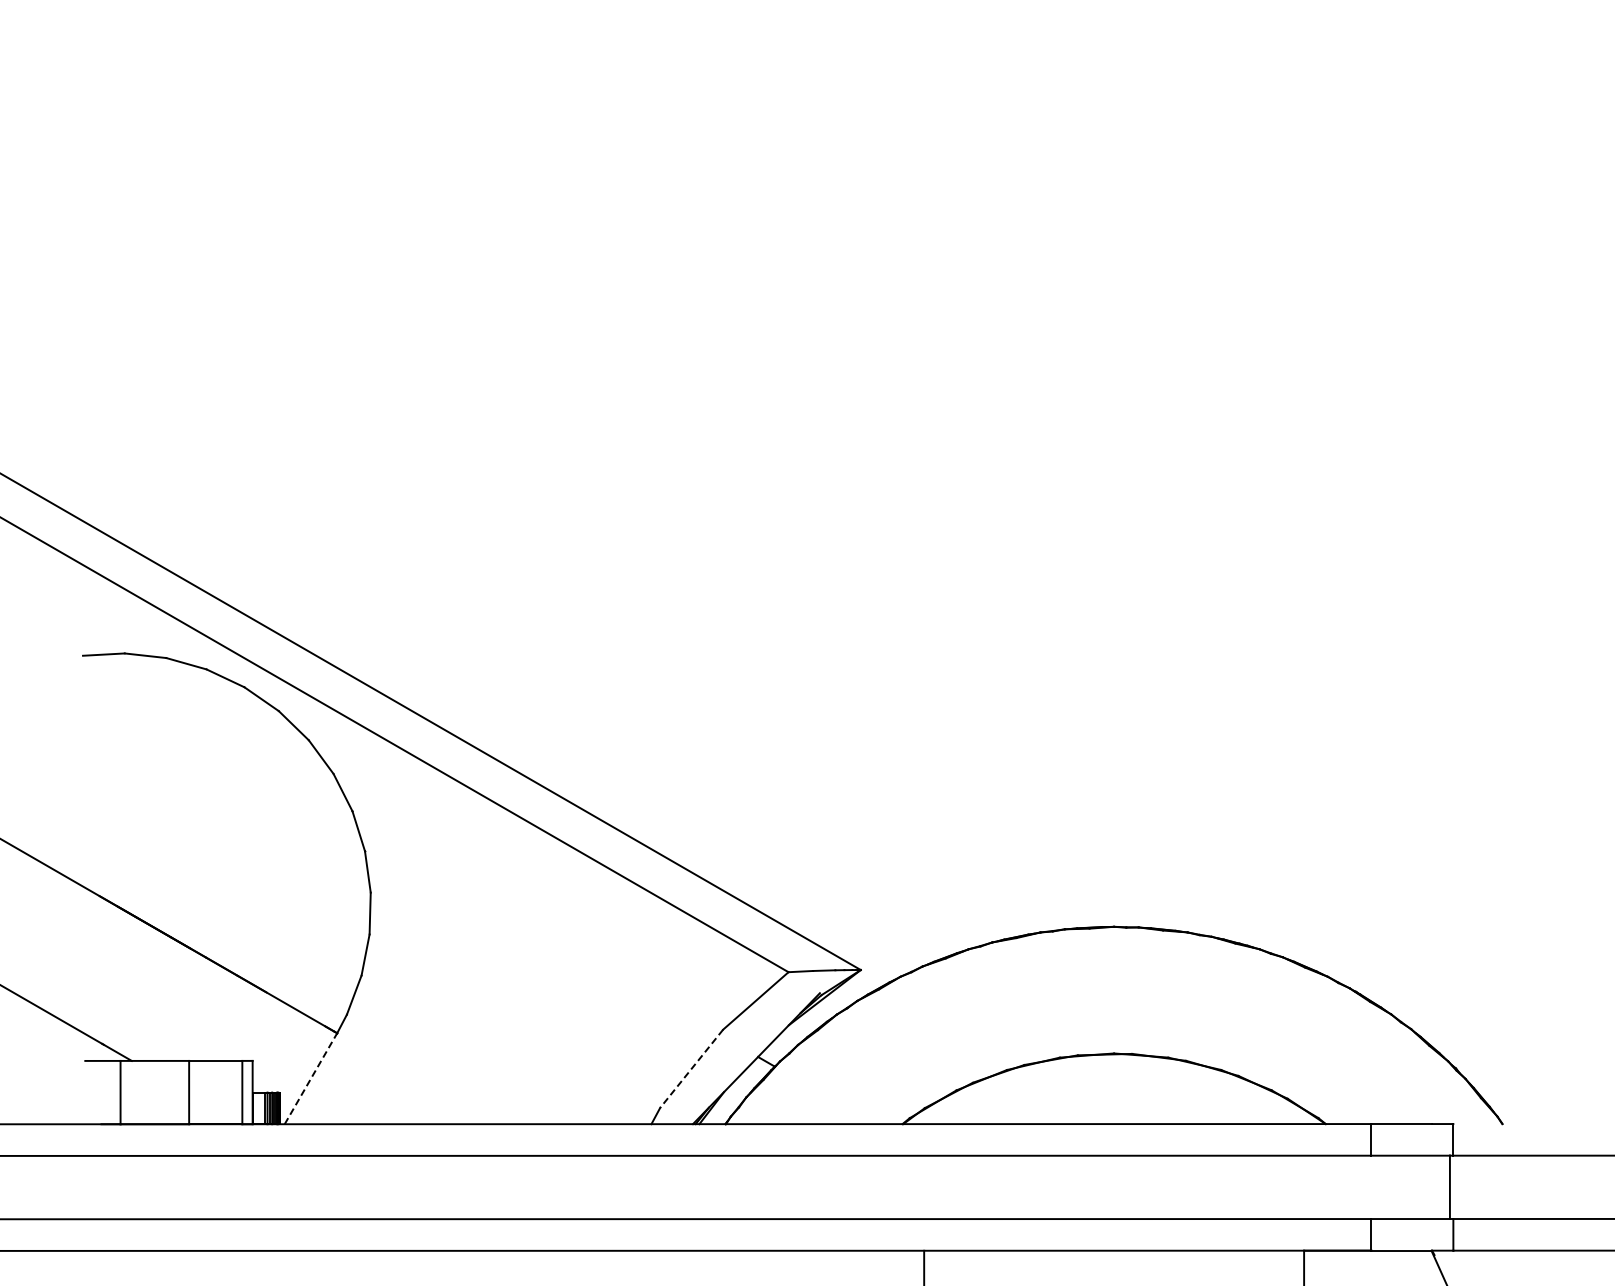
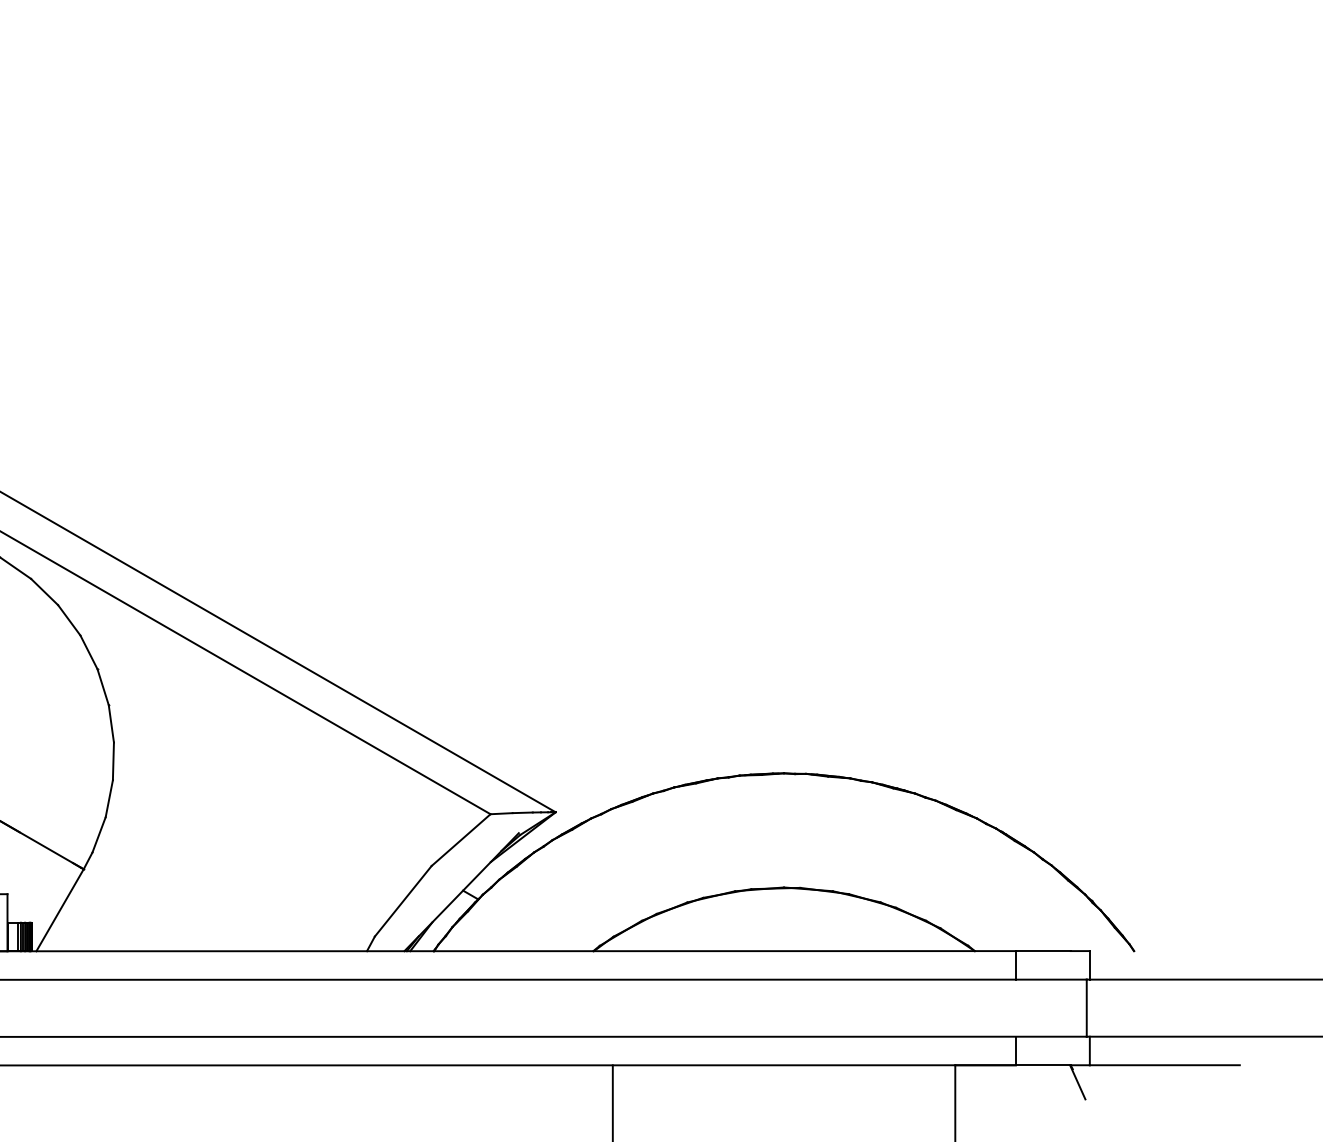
line: (691, 1069) -> (403, 901), dashed -> solid
line: (310, 1078) -> (59, 910), dashed -> solid

